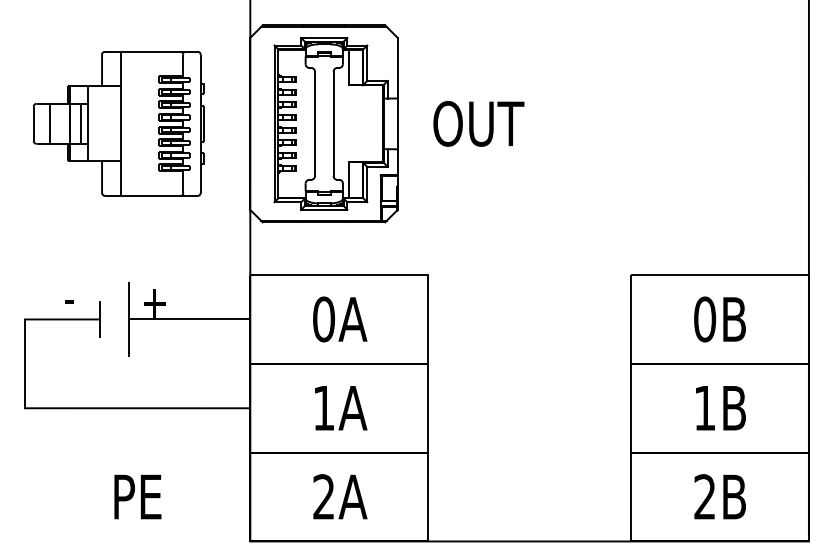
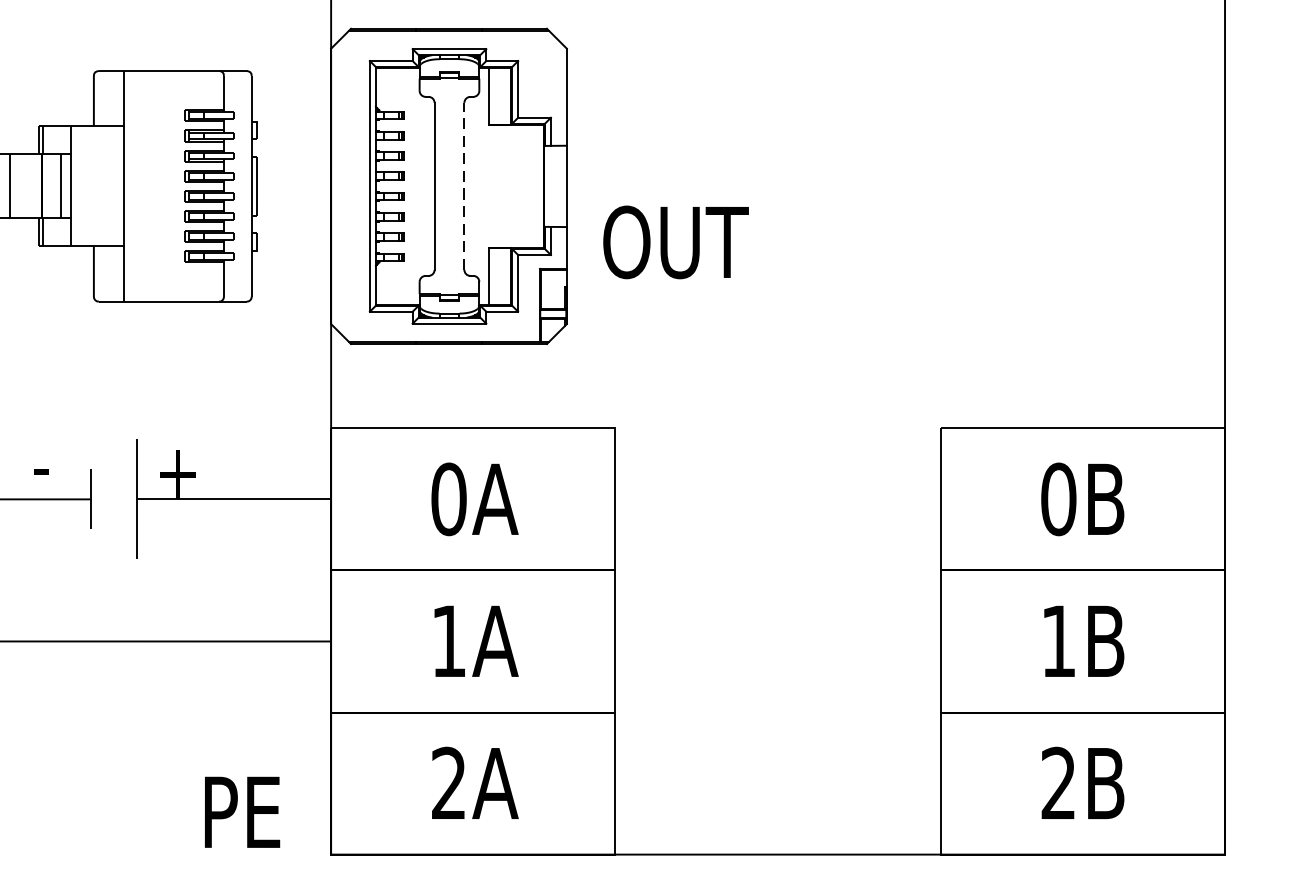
line: (333, 123) -> (464, 185), solid -> dashed
text: (478, 123) -> (675, 241), moved
text: (137, 496) -> (241, 811), moved

